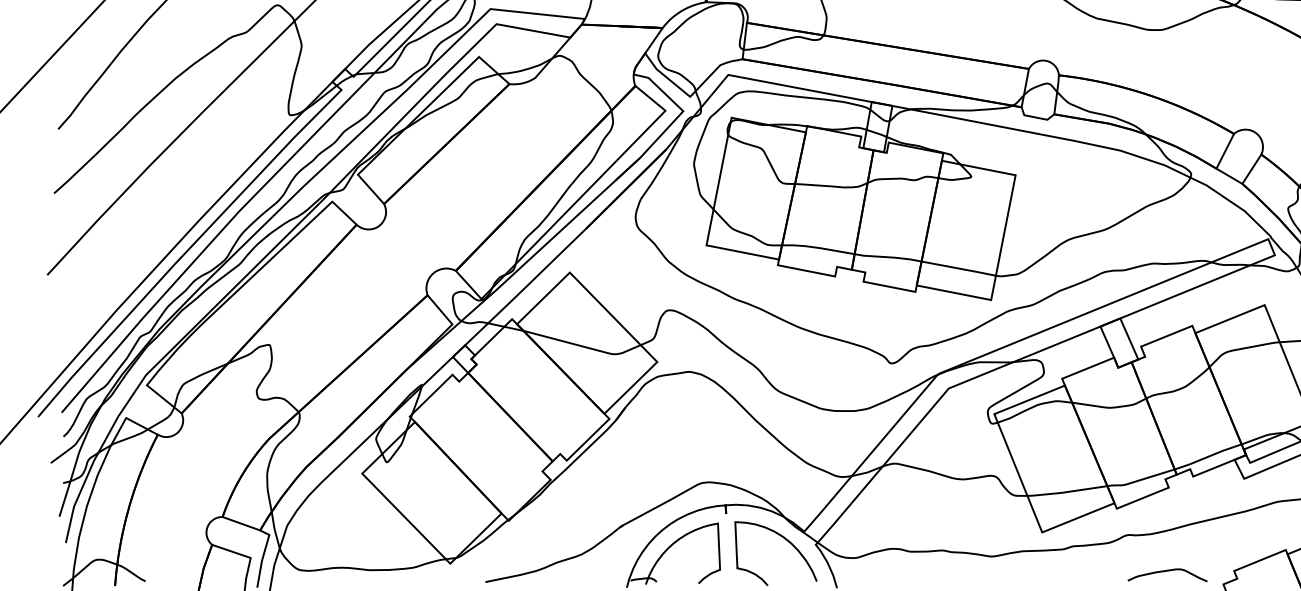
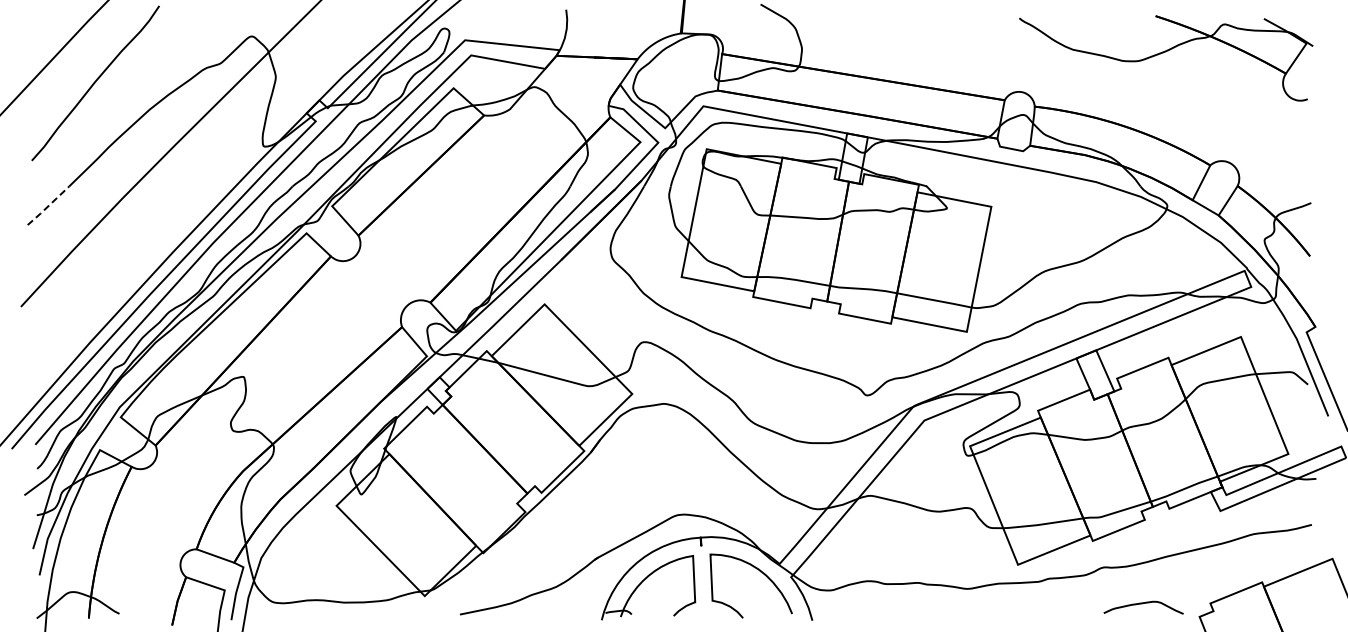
line: (74, 174) -> (48, 206), solid -> dashed

